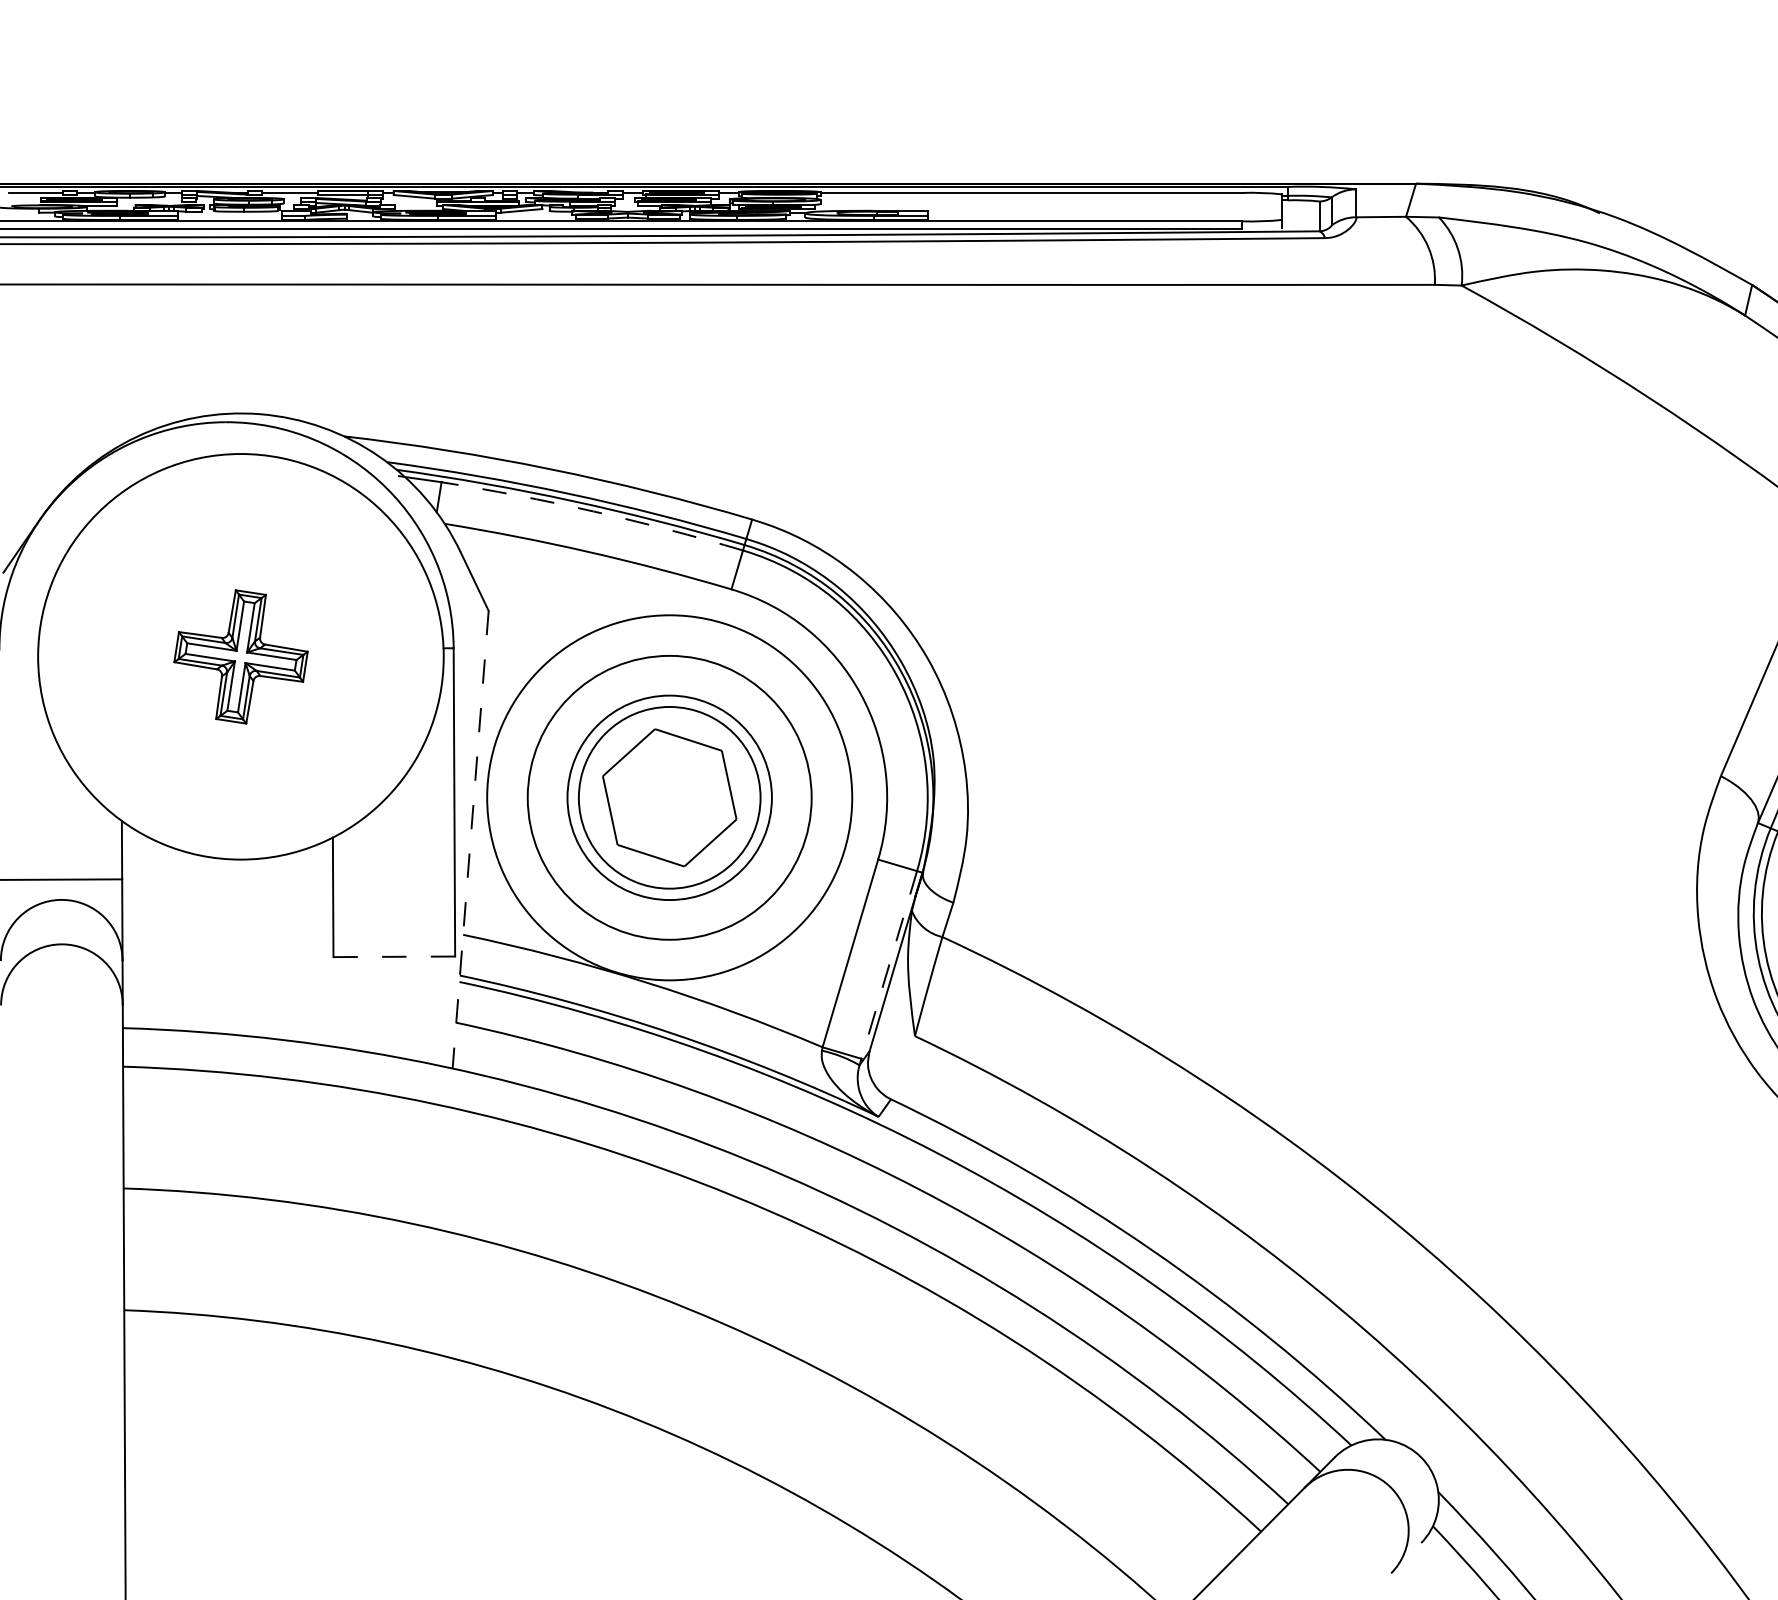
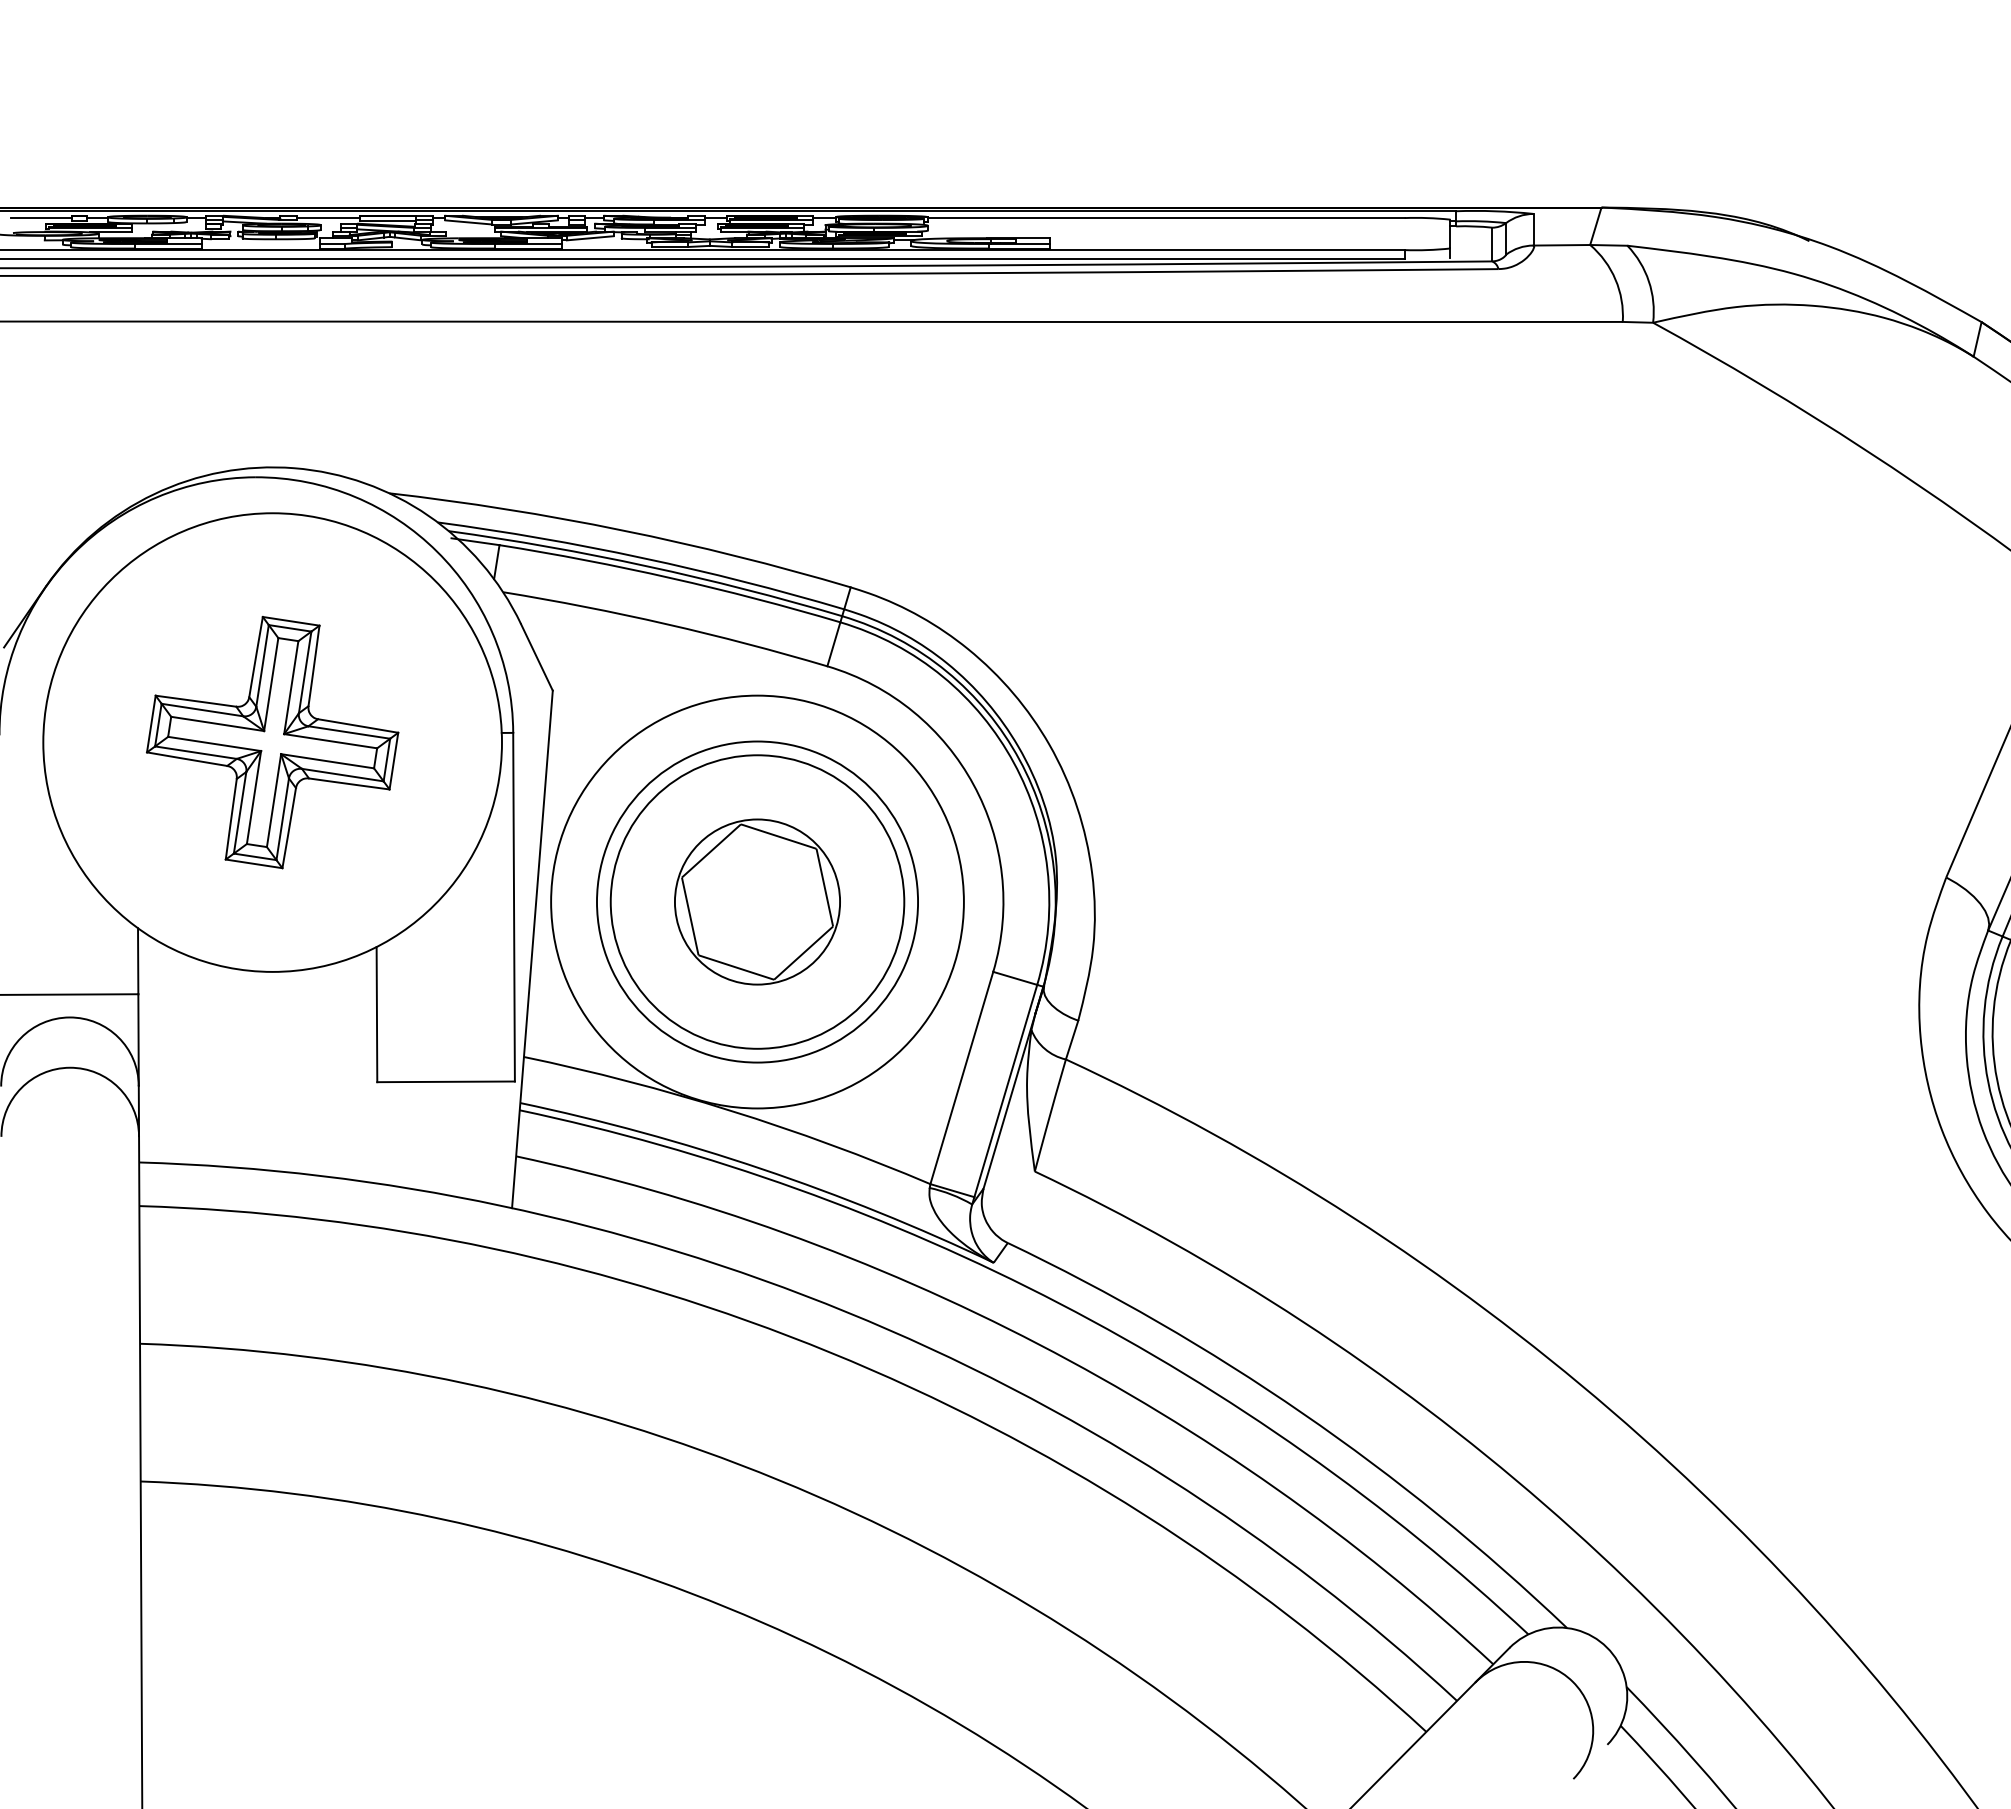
arc: (593, 511) -> (671, 578), dashed -> solid
part: (240, 656) -> (272, 742), size x1.67
circle: (669, 797) -> (757, 901), size x0.71
circle: (669, 797) -> (757, 901), size x1.43
line: (470, 839) -> (532, 949), dashed -> solid
line: (394, 956) -> (446, 1081), dashed -> solid
line: (889, 965) -> (1005, 1091), dashed -> solid

